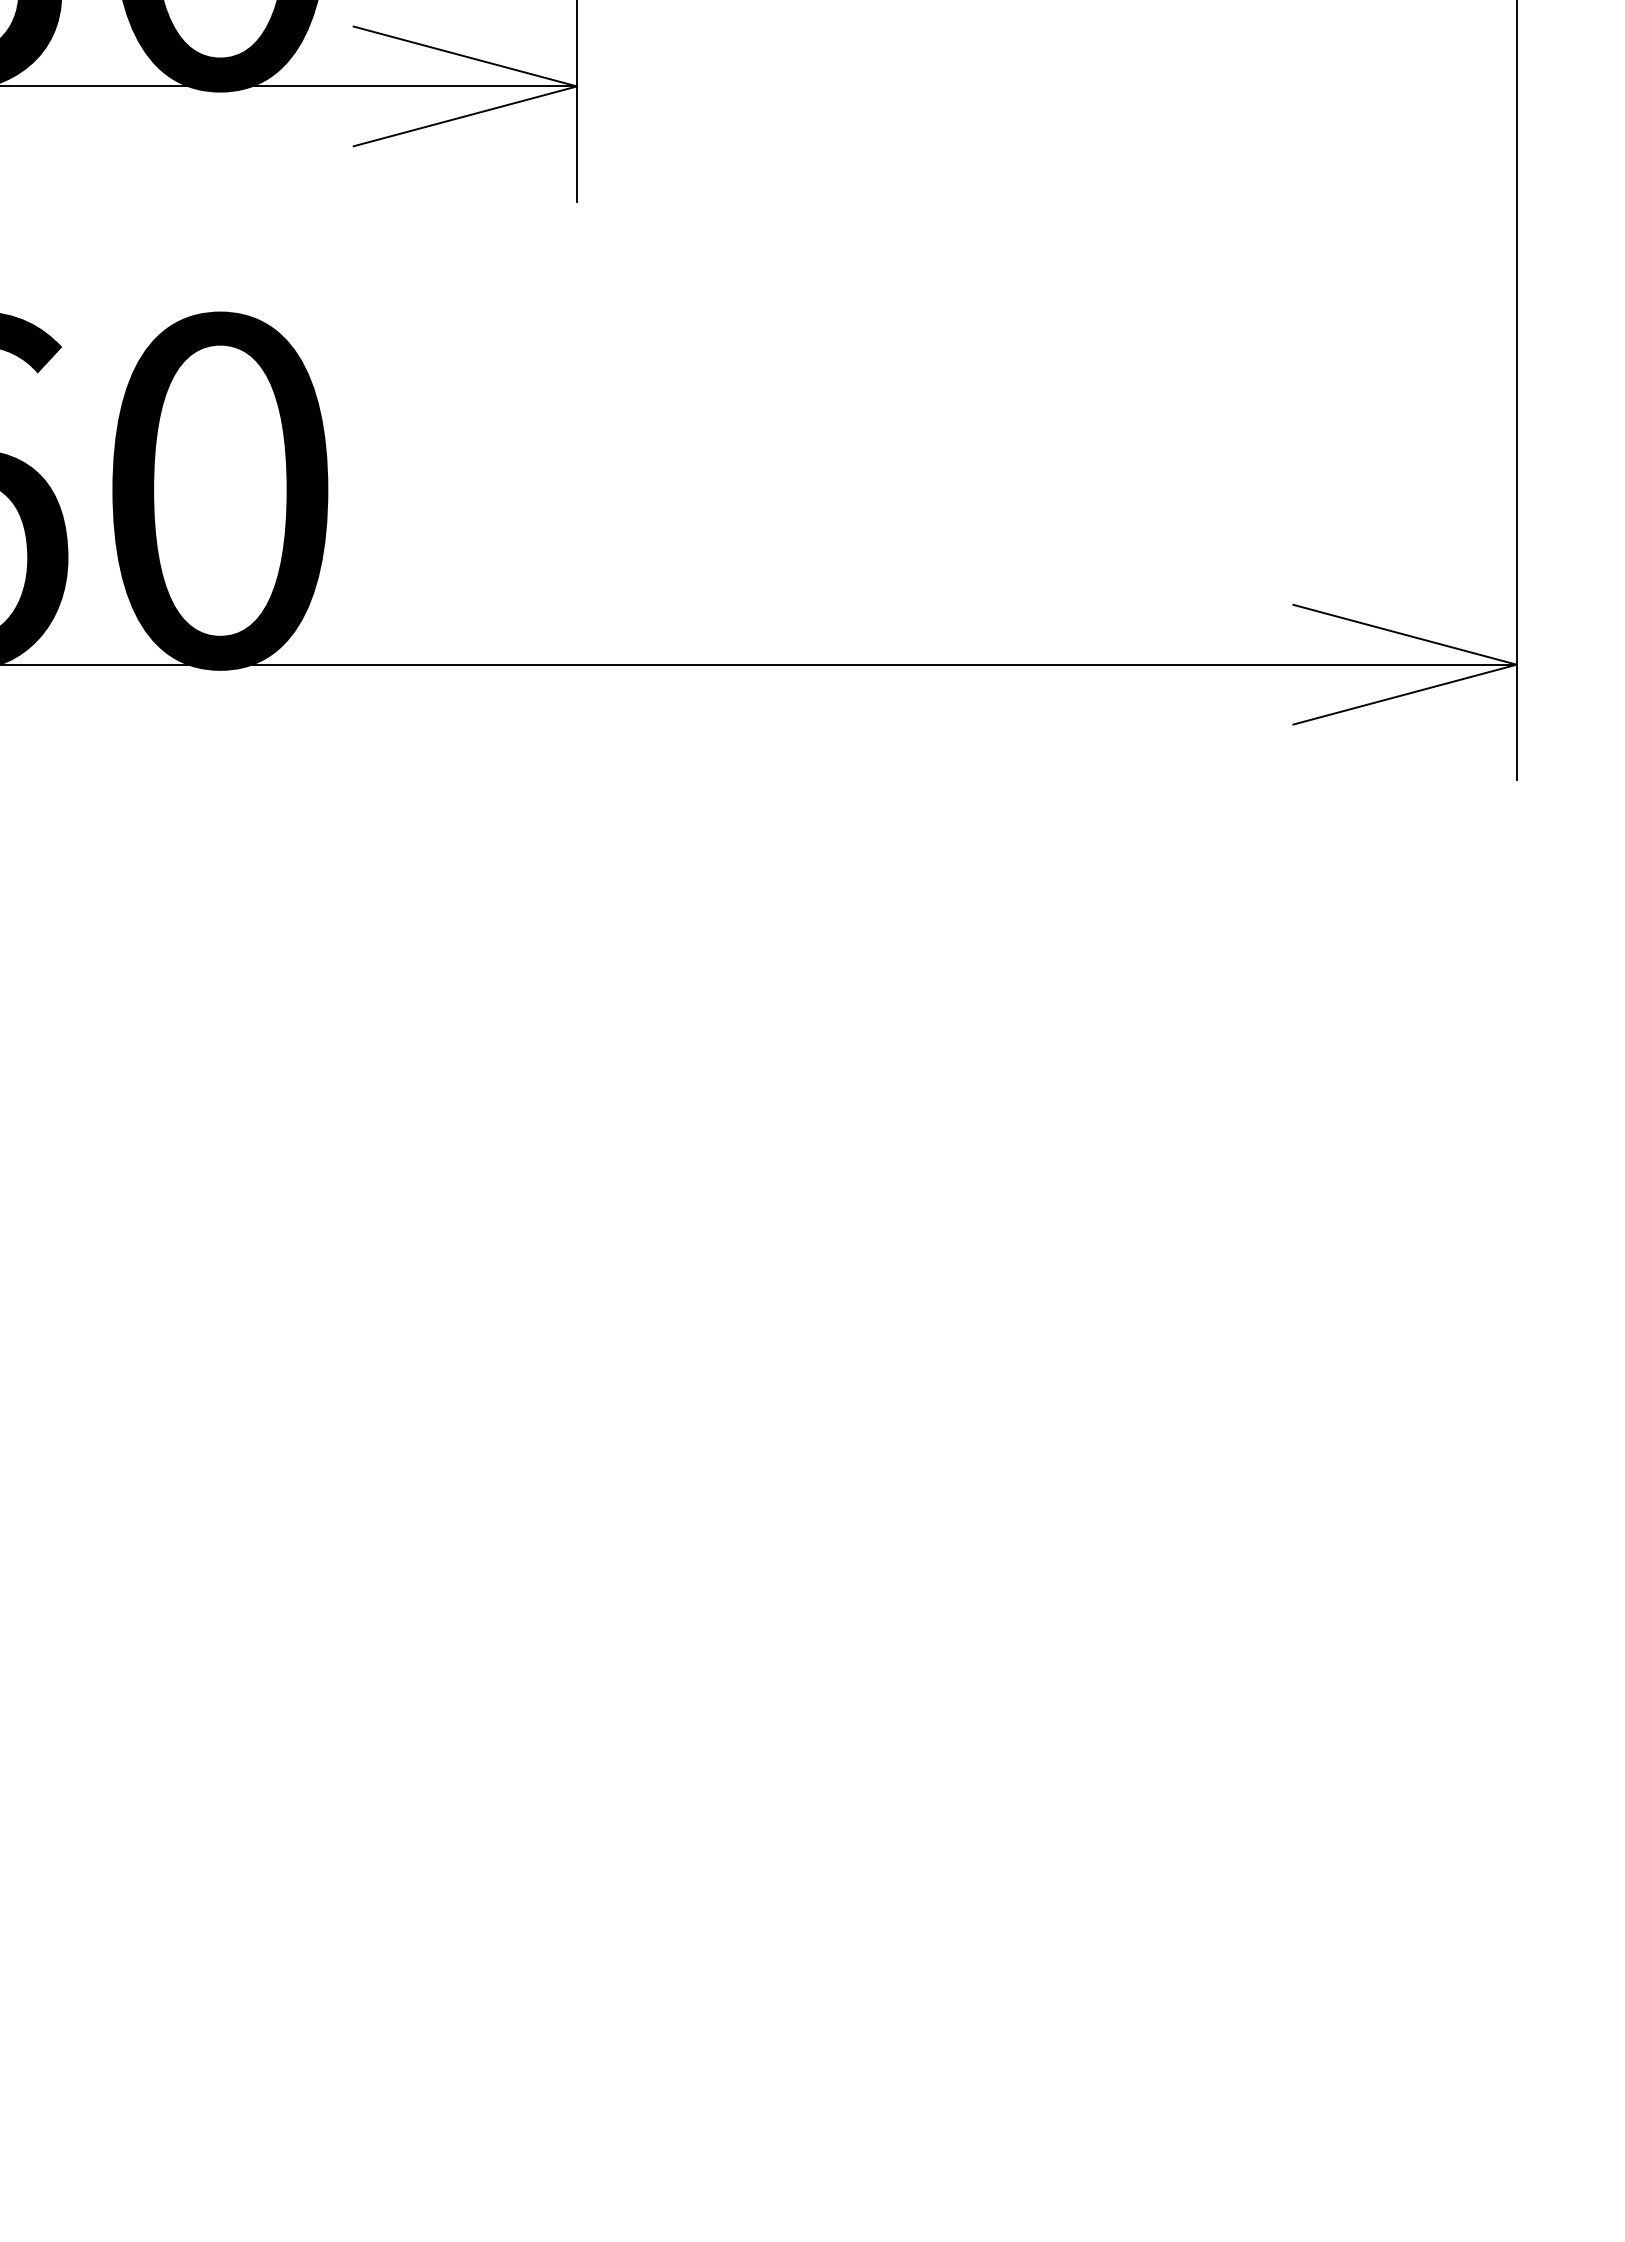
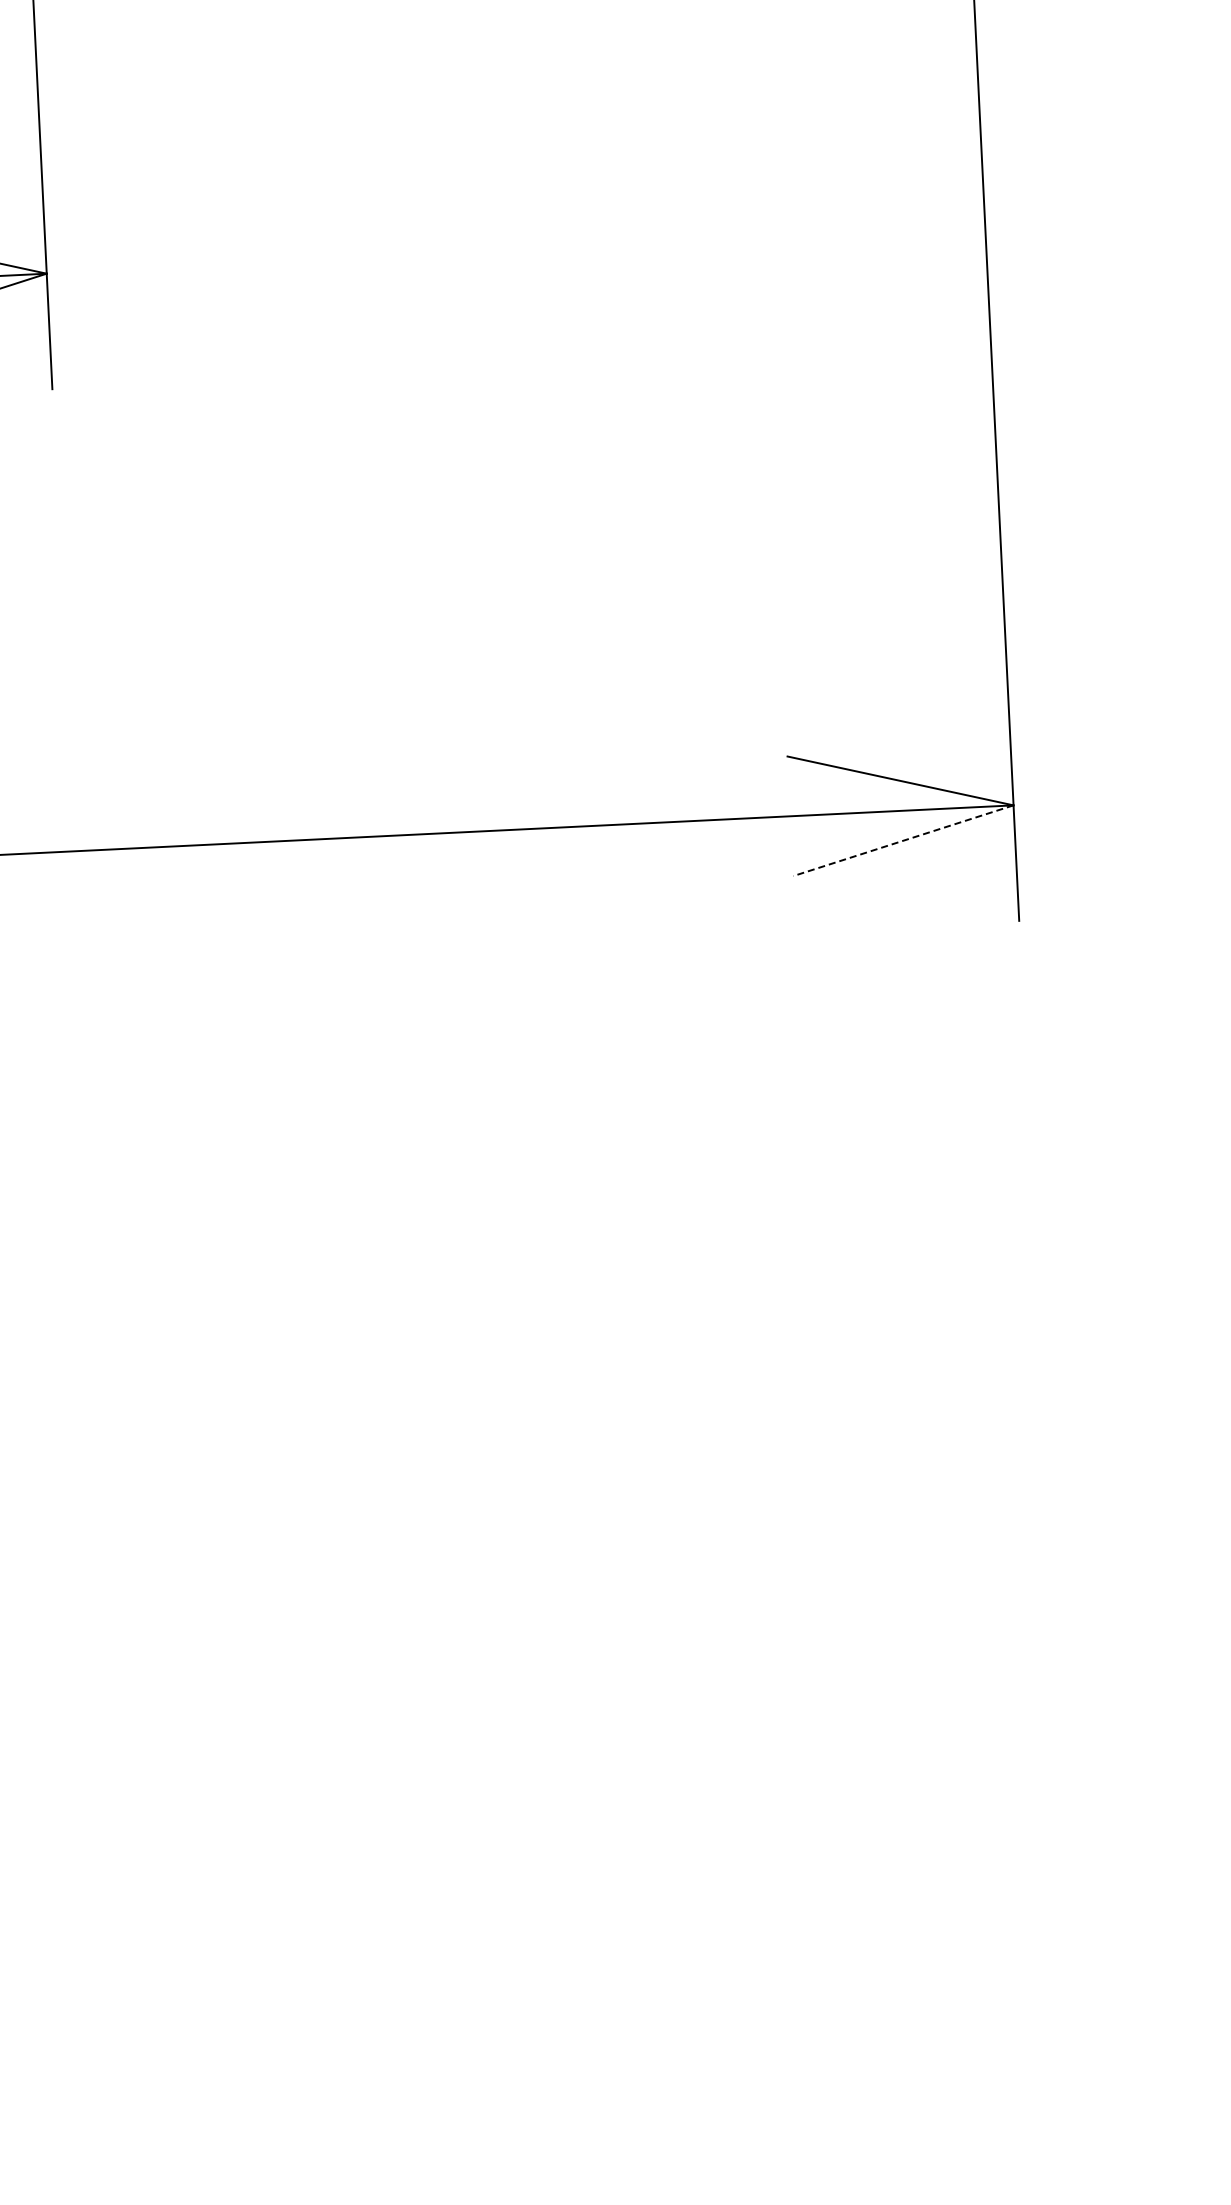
line: (1405, 694) -> (903, 840), solid -> dashed

